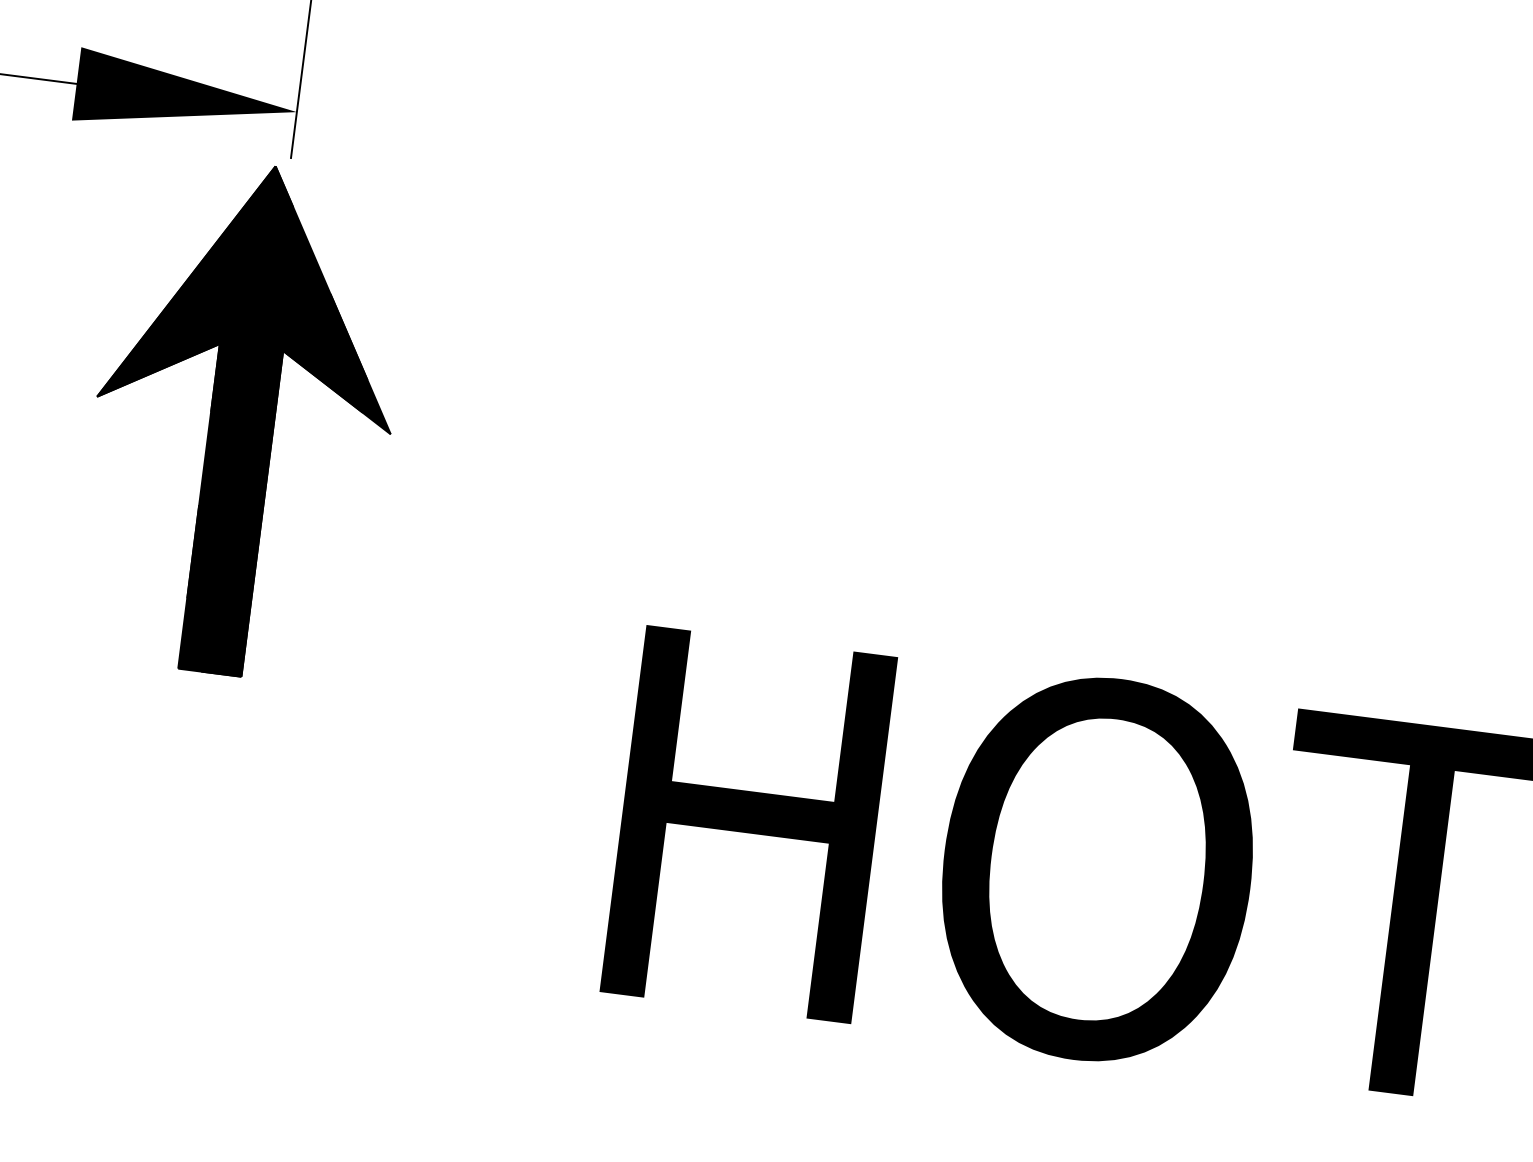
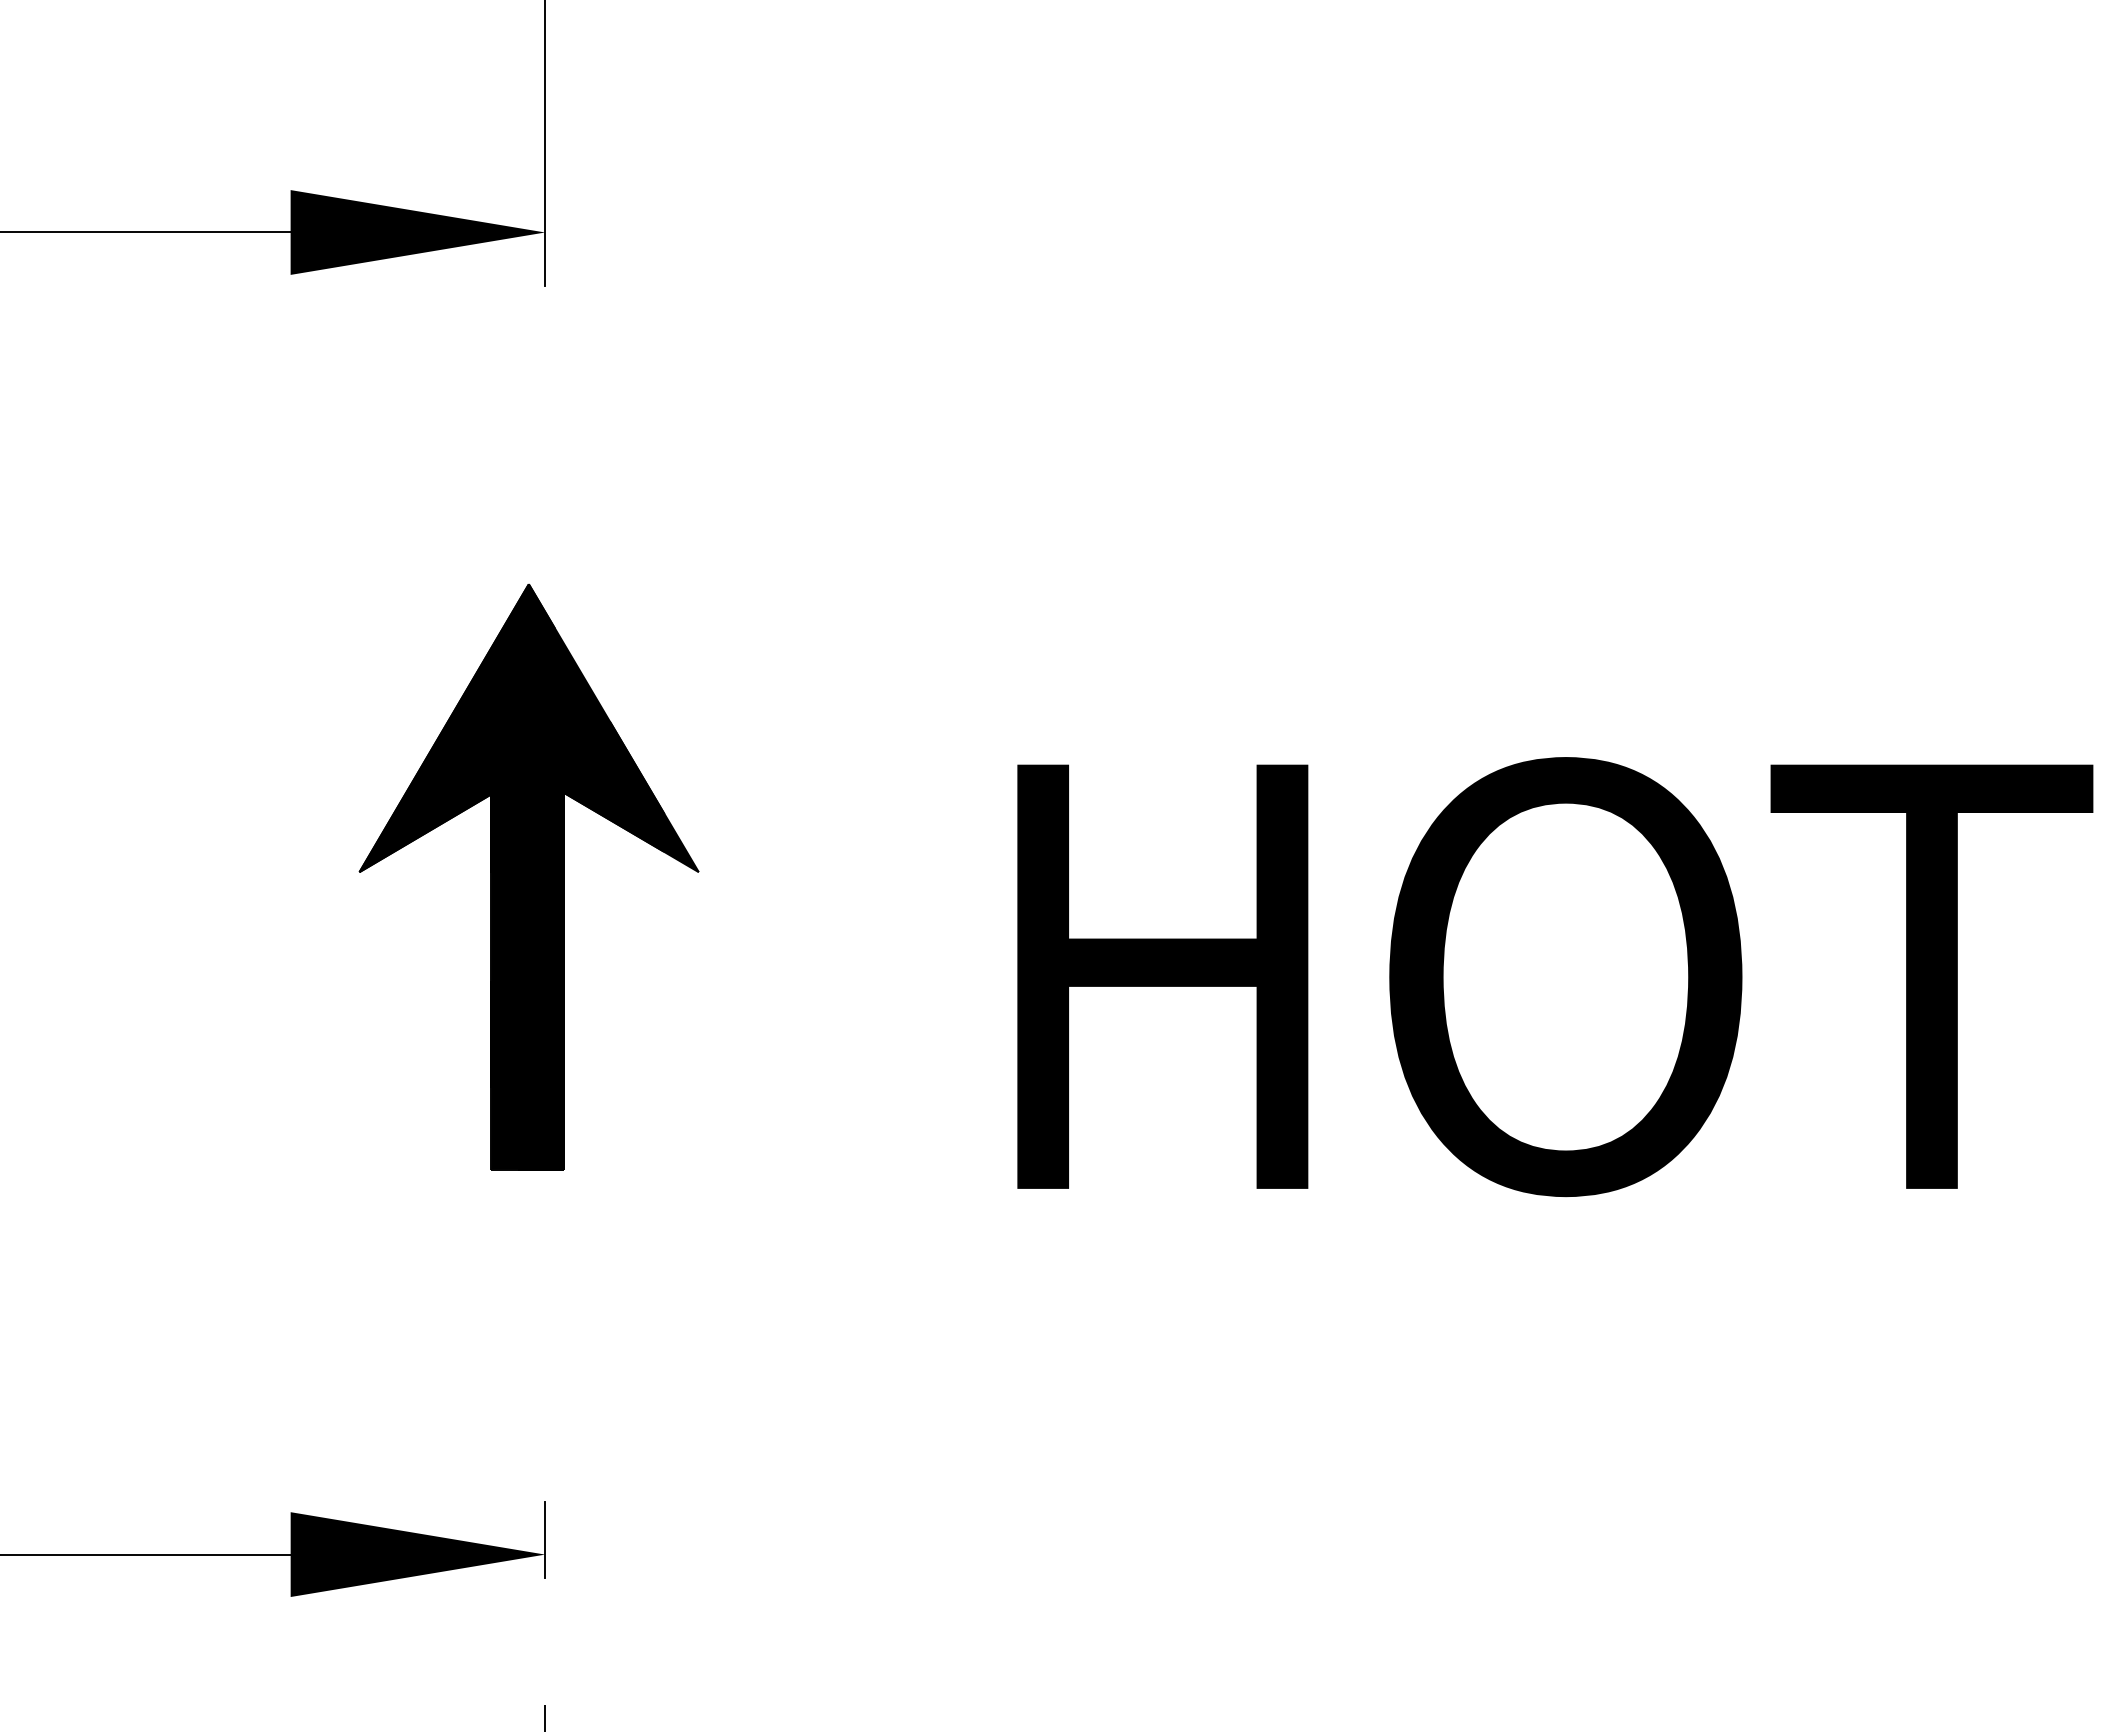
part: (242, 419) -> (528, 876), moved

